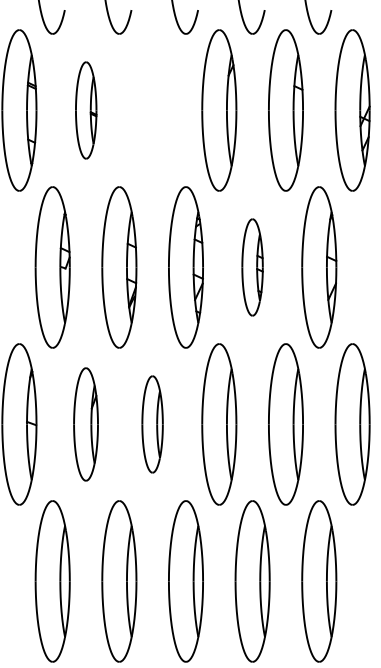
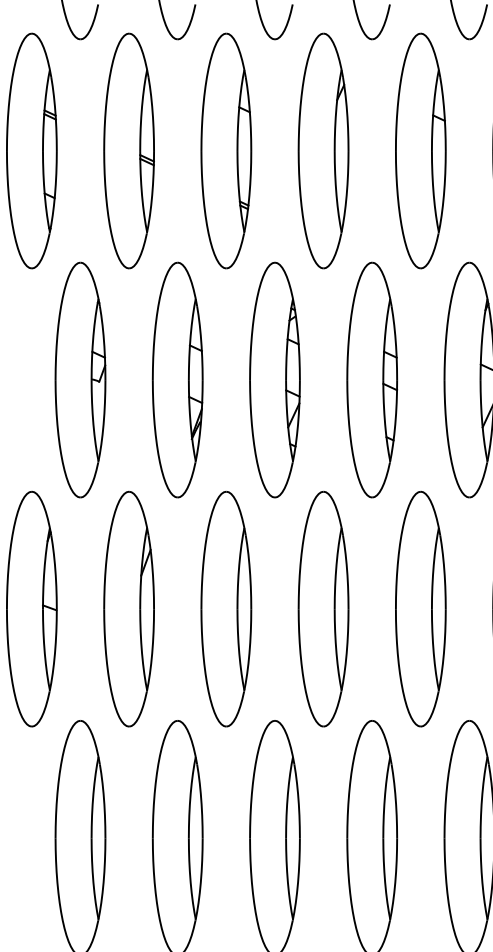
part: (86, 110) -> (129, 151), size x1.67
part: (152, 110) -> (226, 151), added
part: (252, 267) -> (372, 380), size x1.67
part: (85, 424) -> (128, 609), size x1.43
part: (152, 424) -> (226, 609), size x1.67

